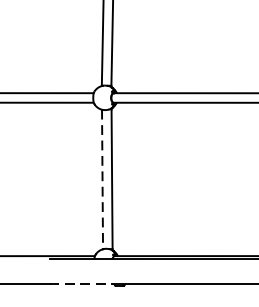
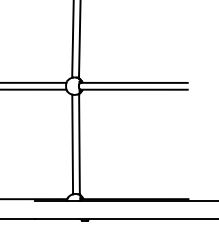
line: (102, 179) -> (72, 144), dashed -> solid
line: (81, 284) -> (57, 219), dashed -> solid

